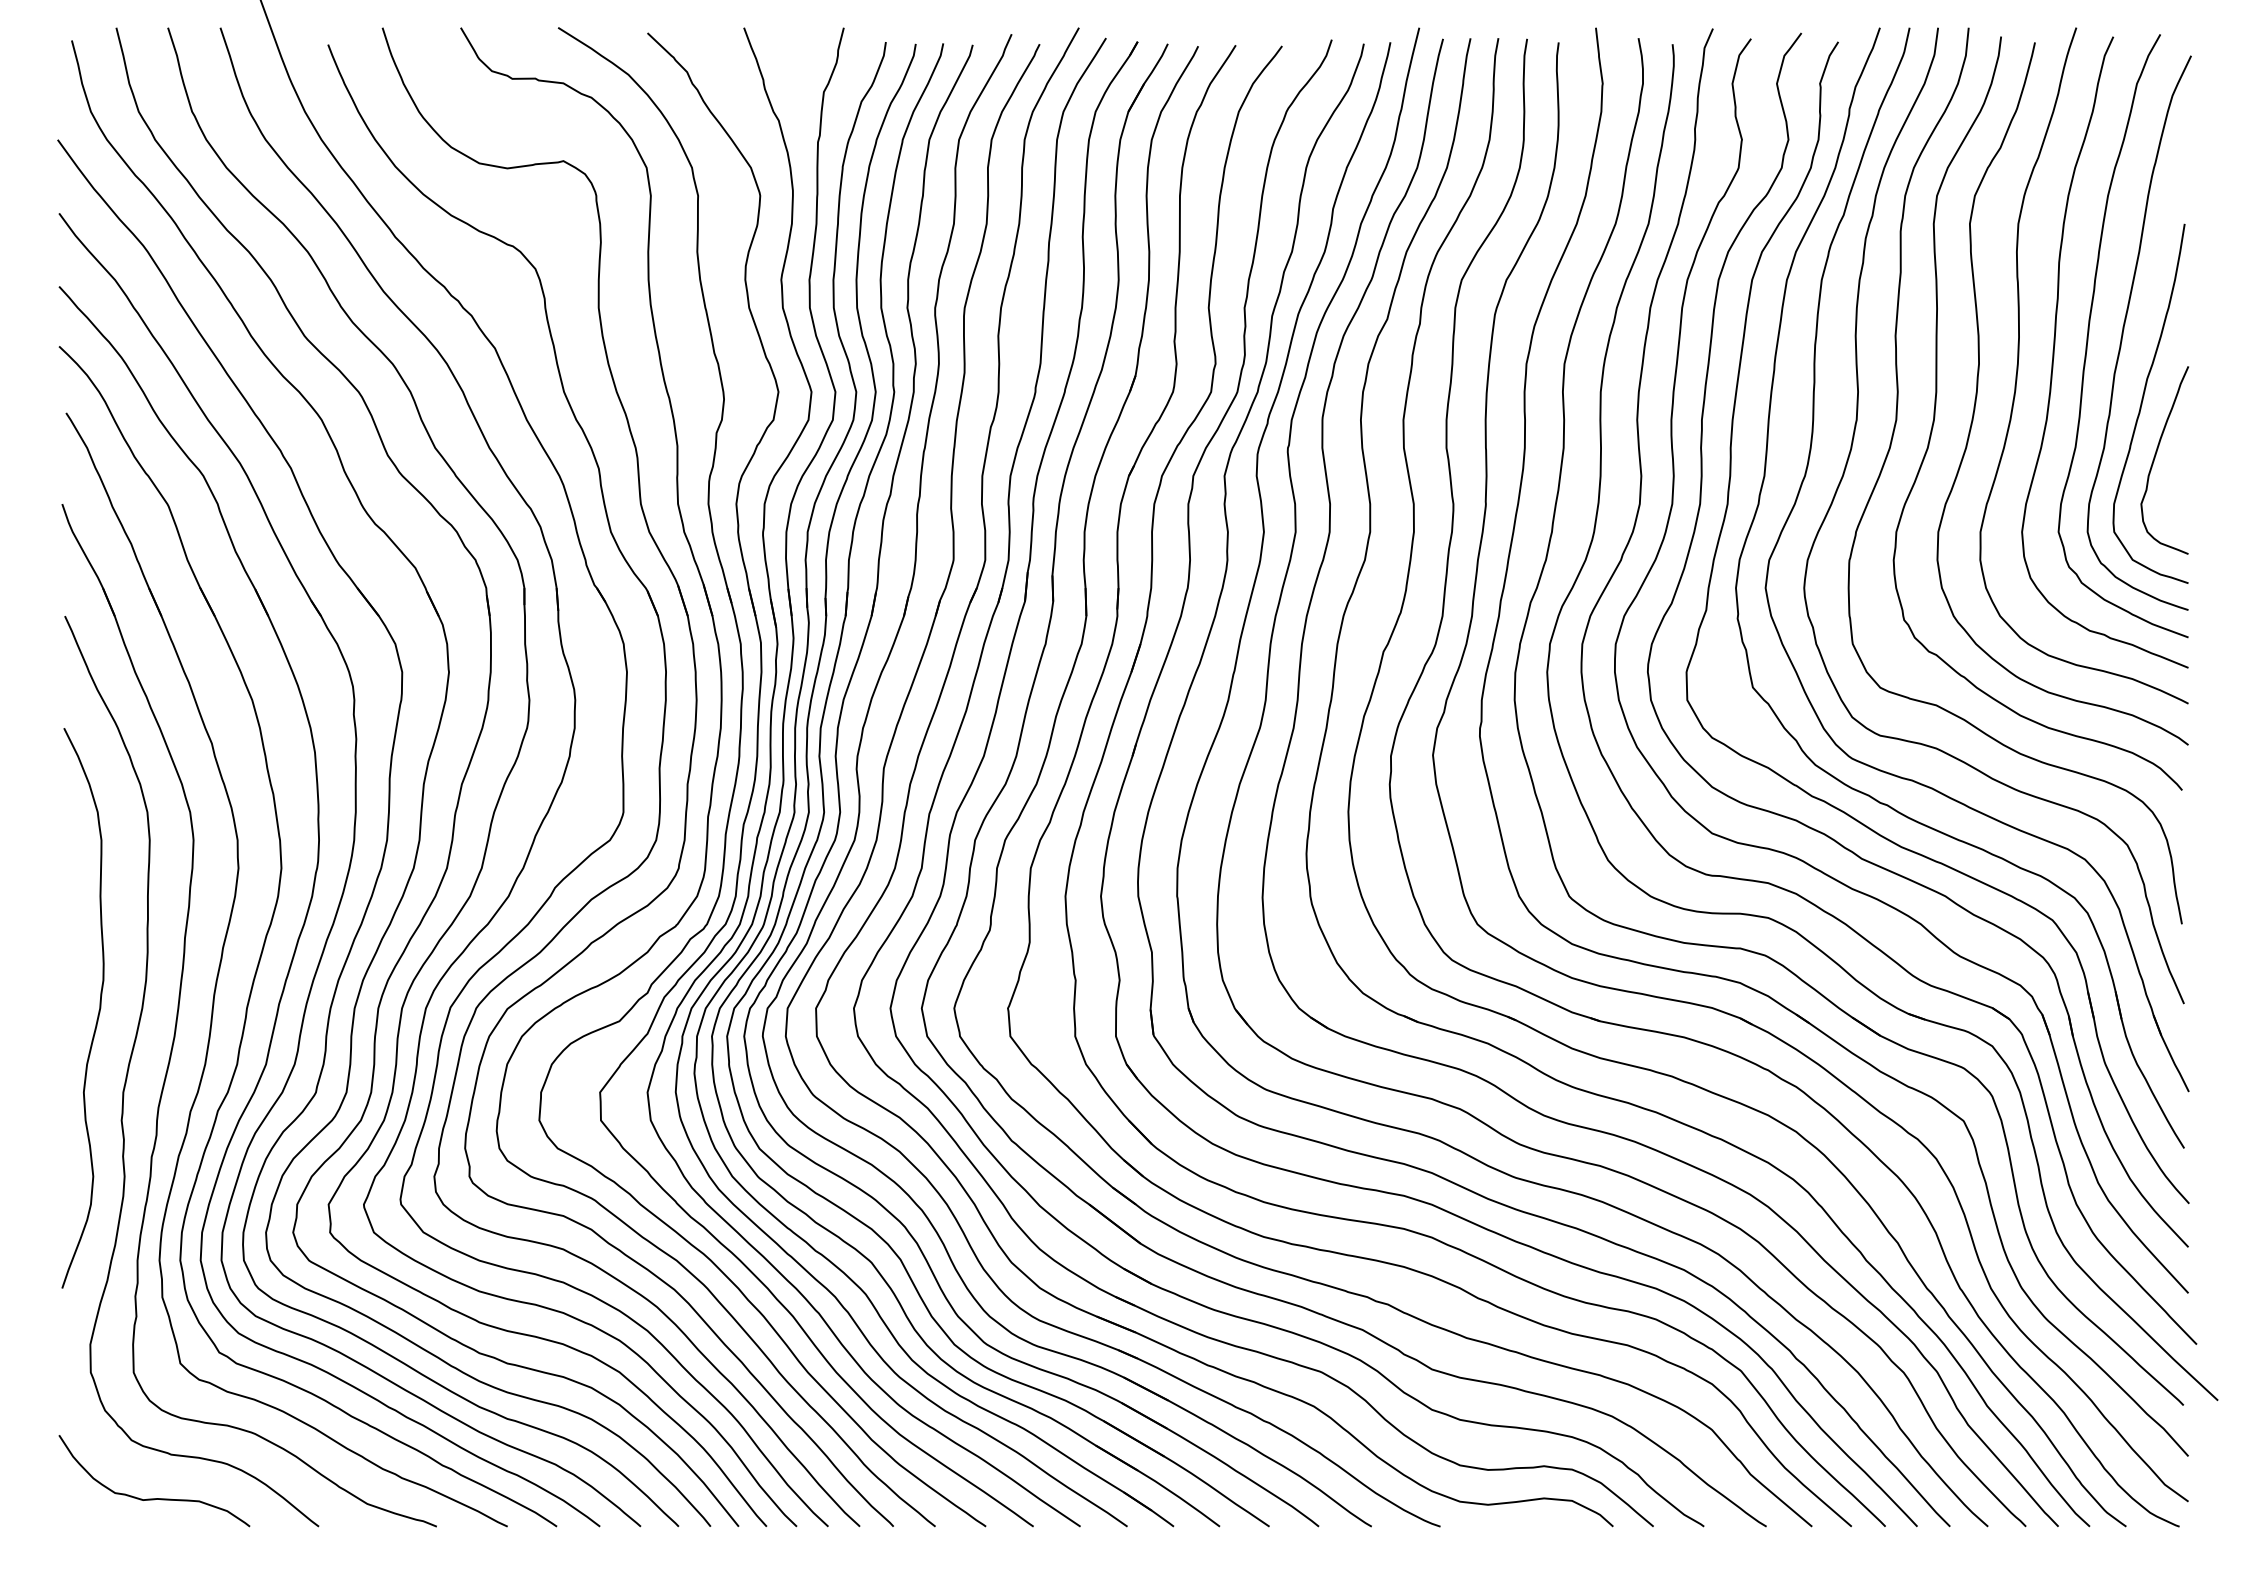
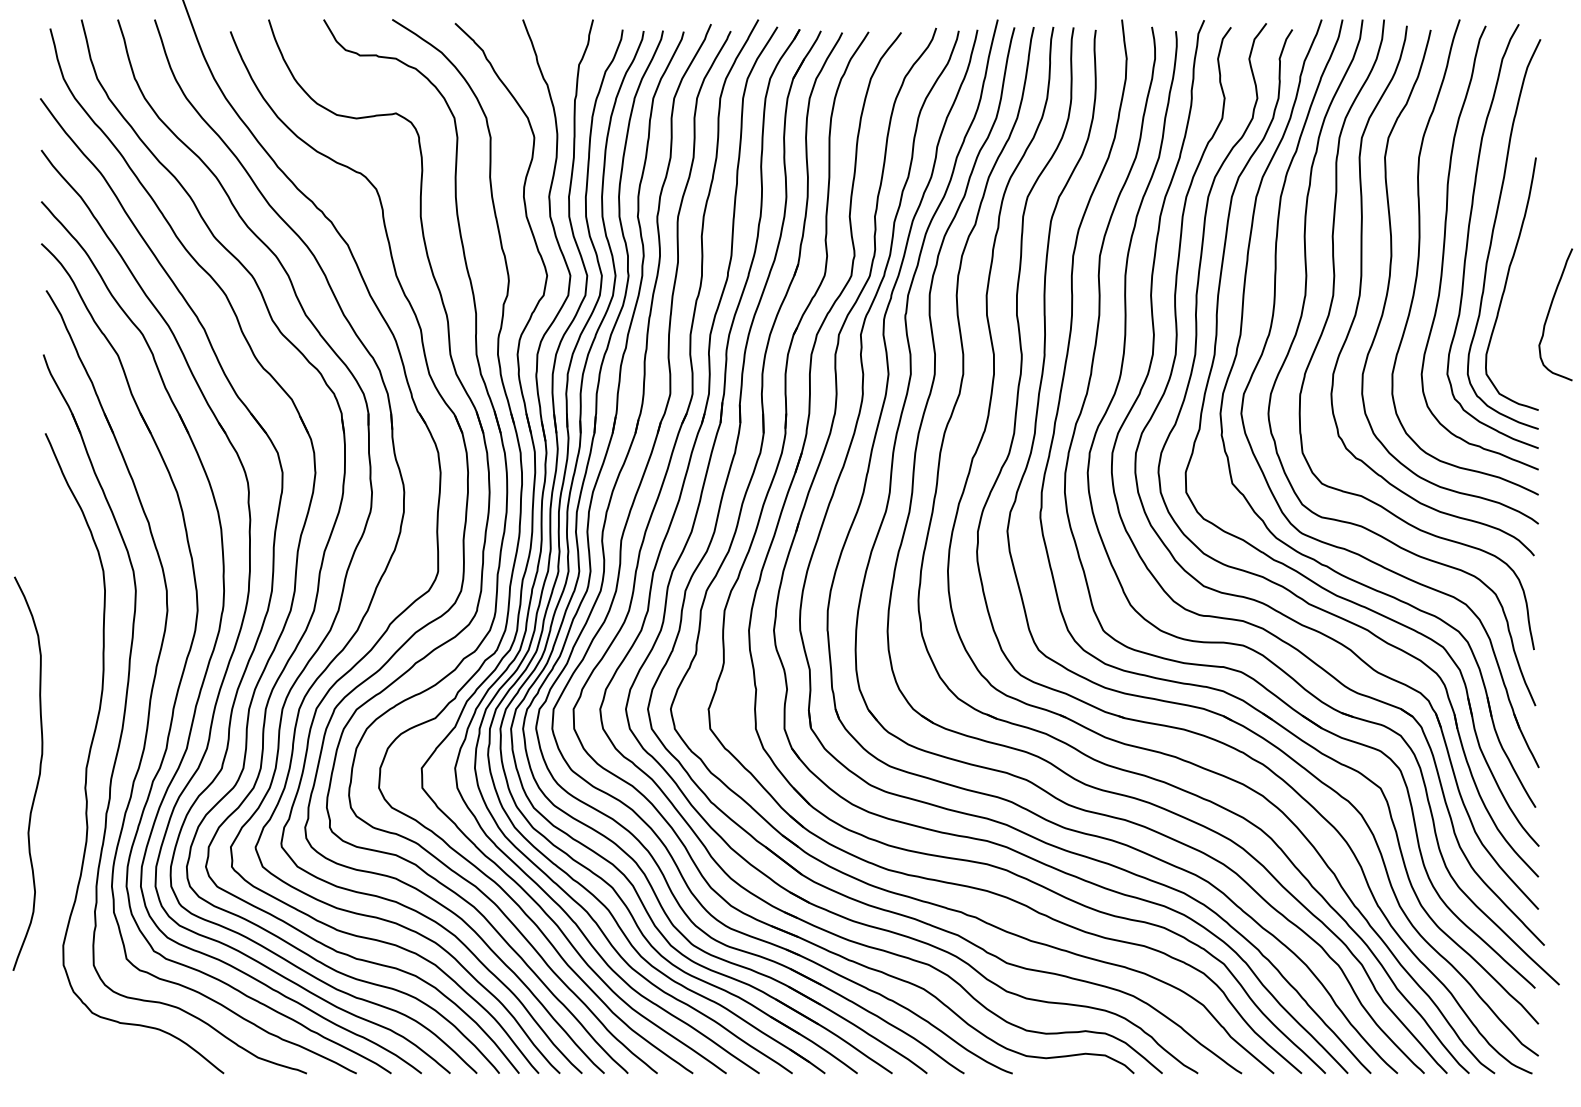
curve: (2155, 458) -> (1549, 313), moved
curve: (98, 1010) -> (38, 775), moved
curve: (154, 1498) -> (108, 1053), removed

